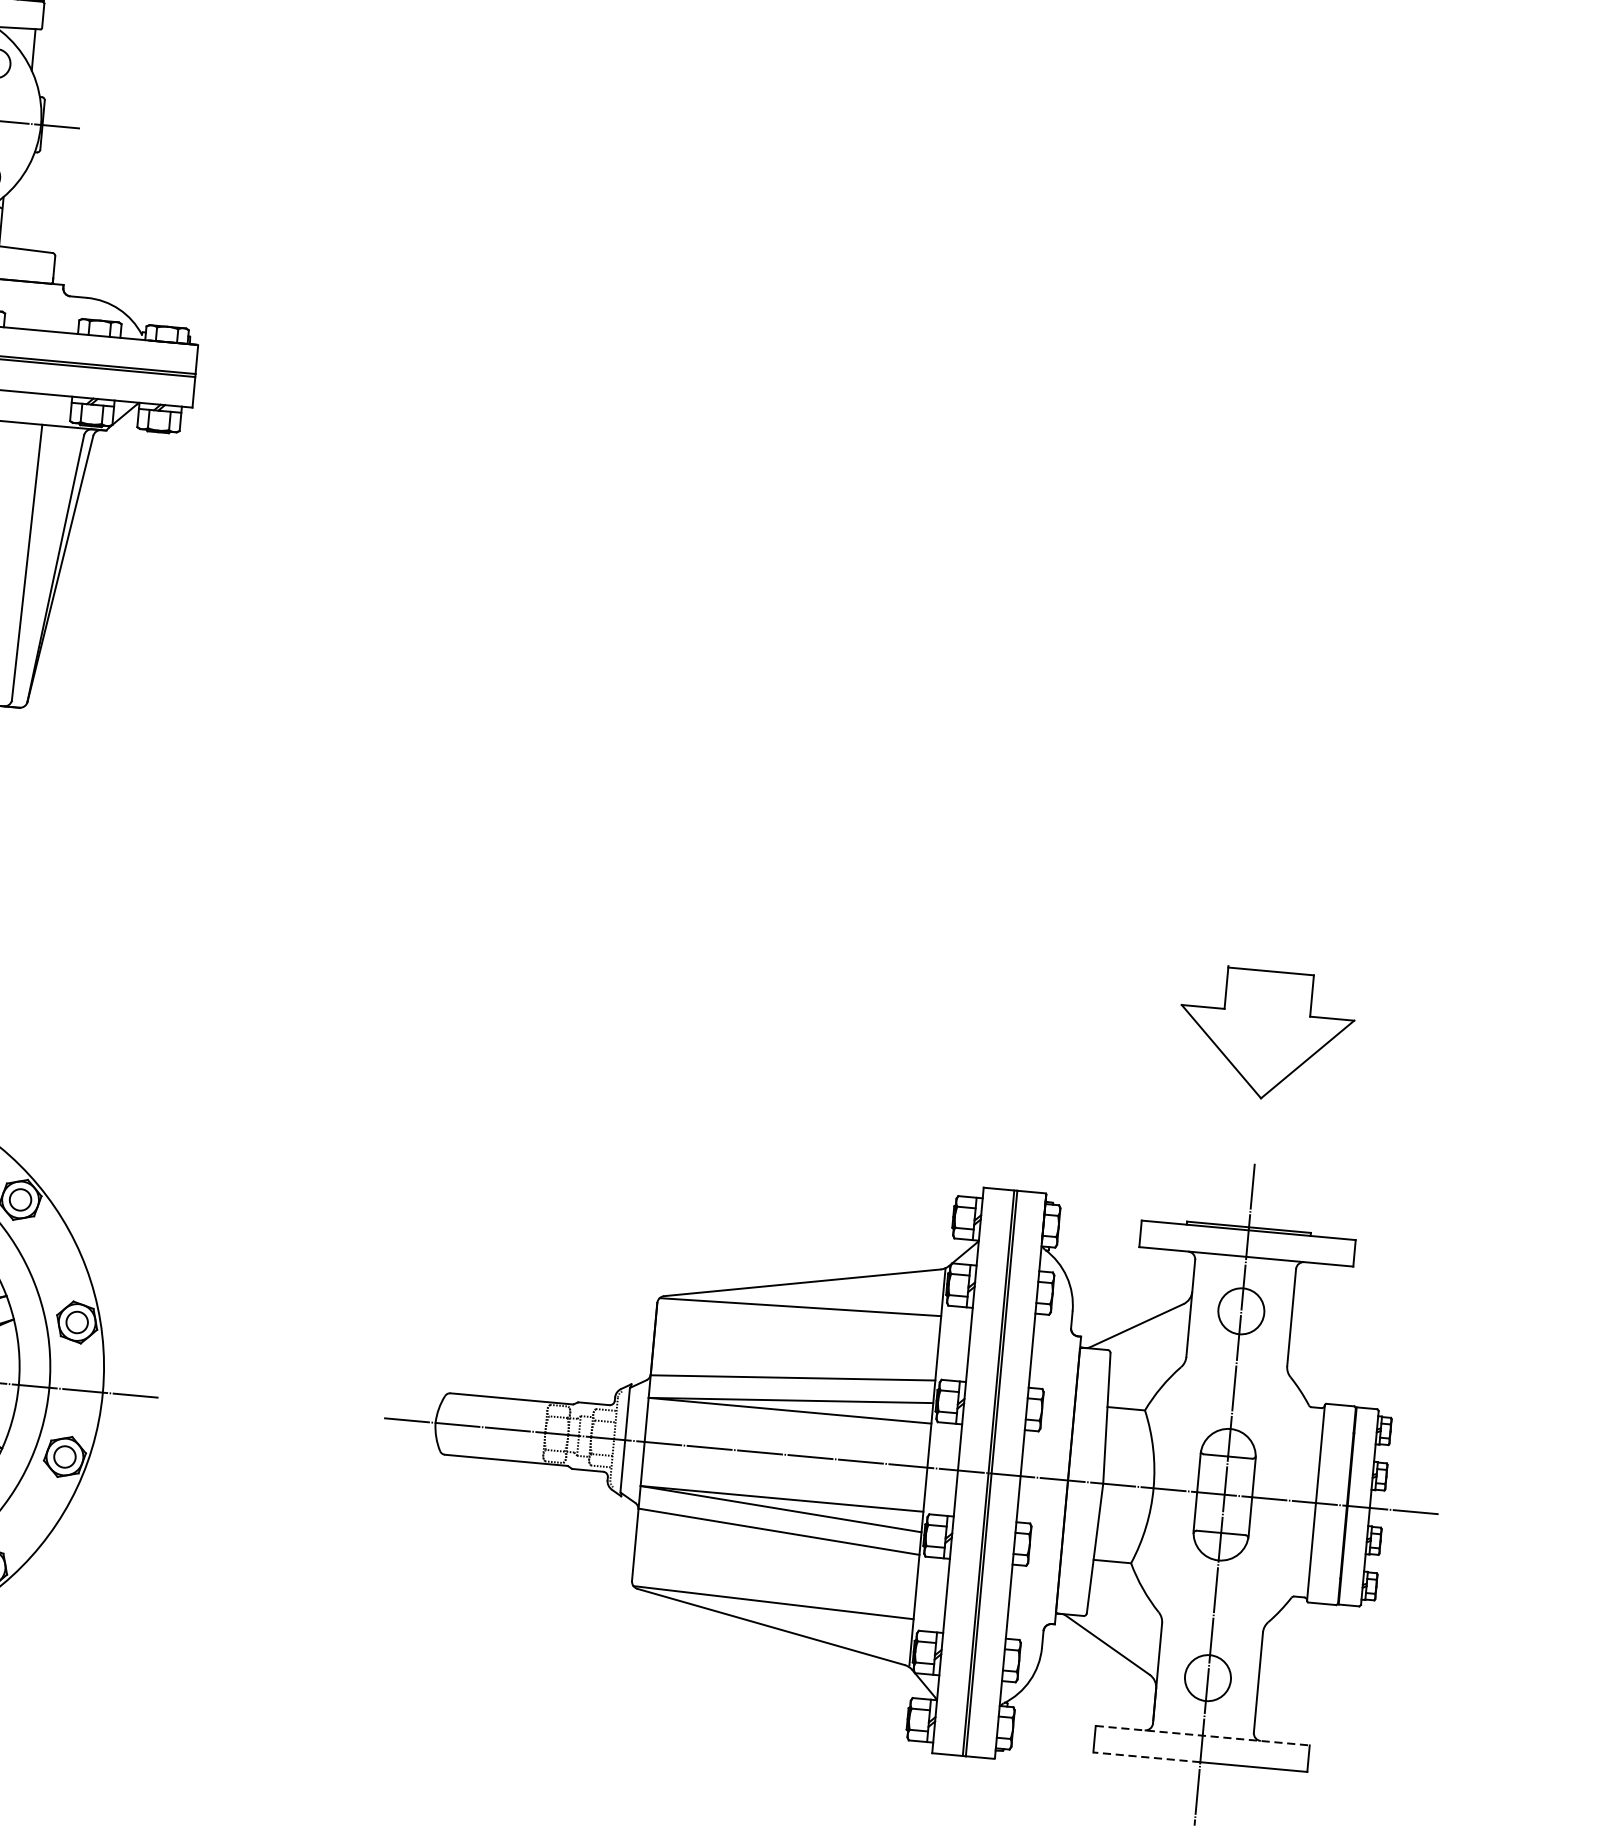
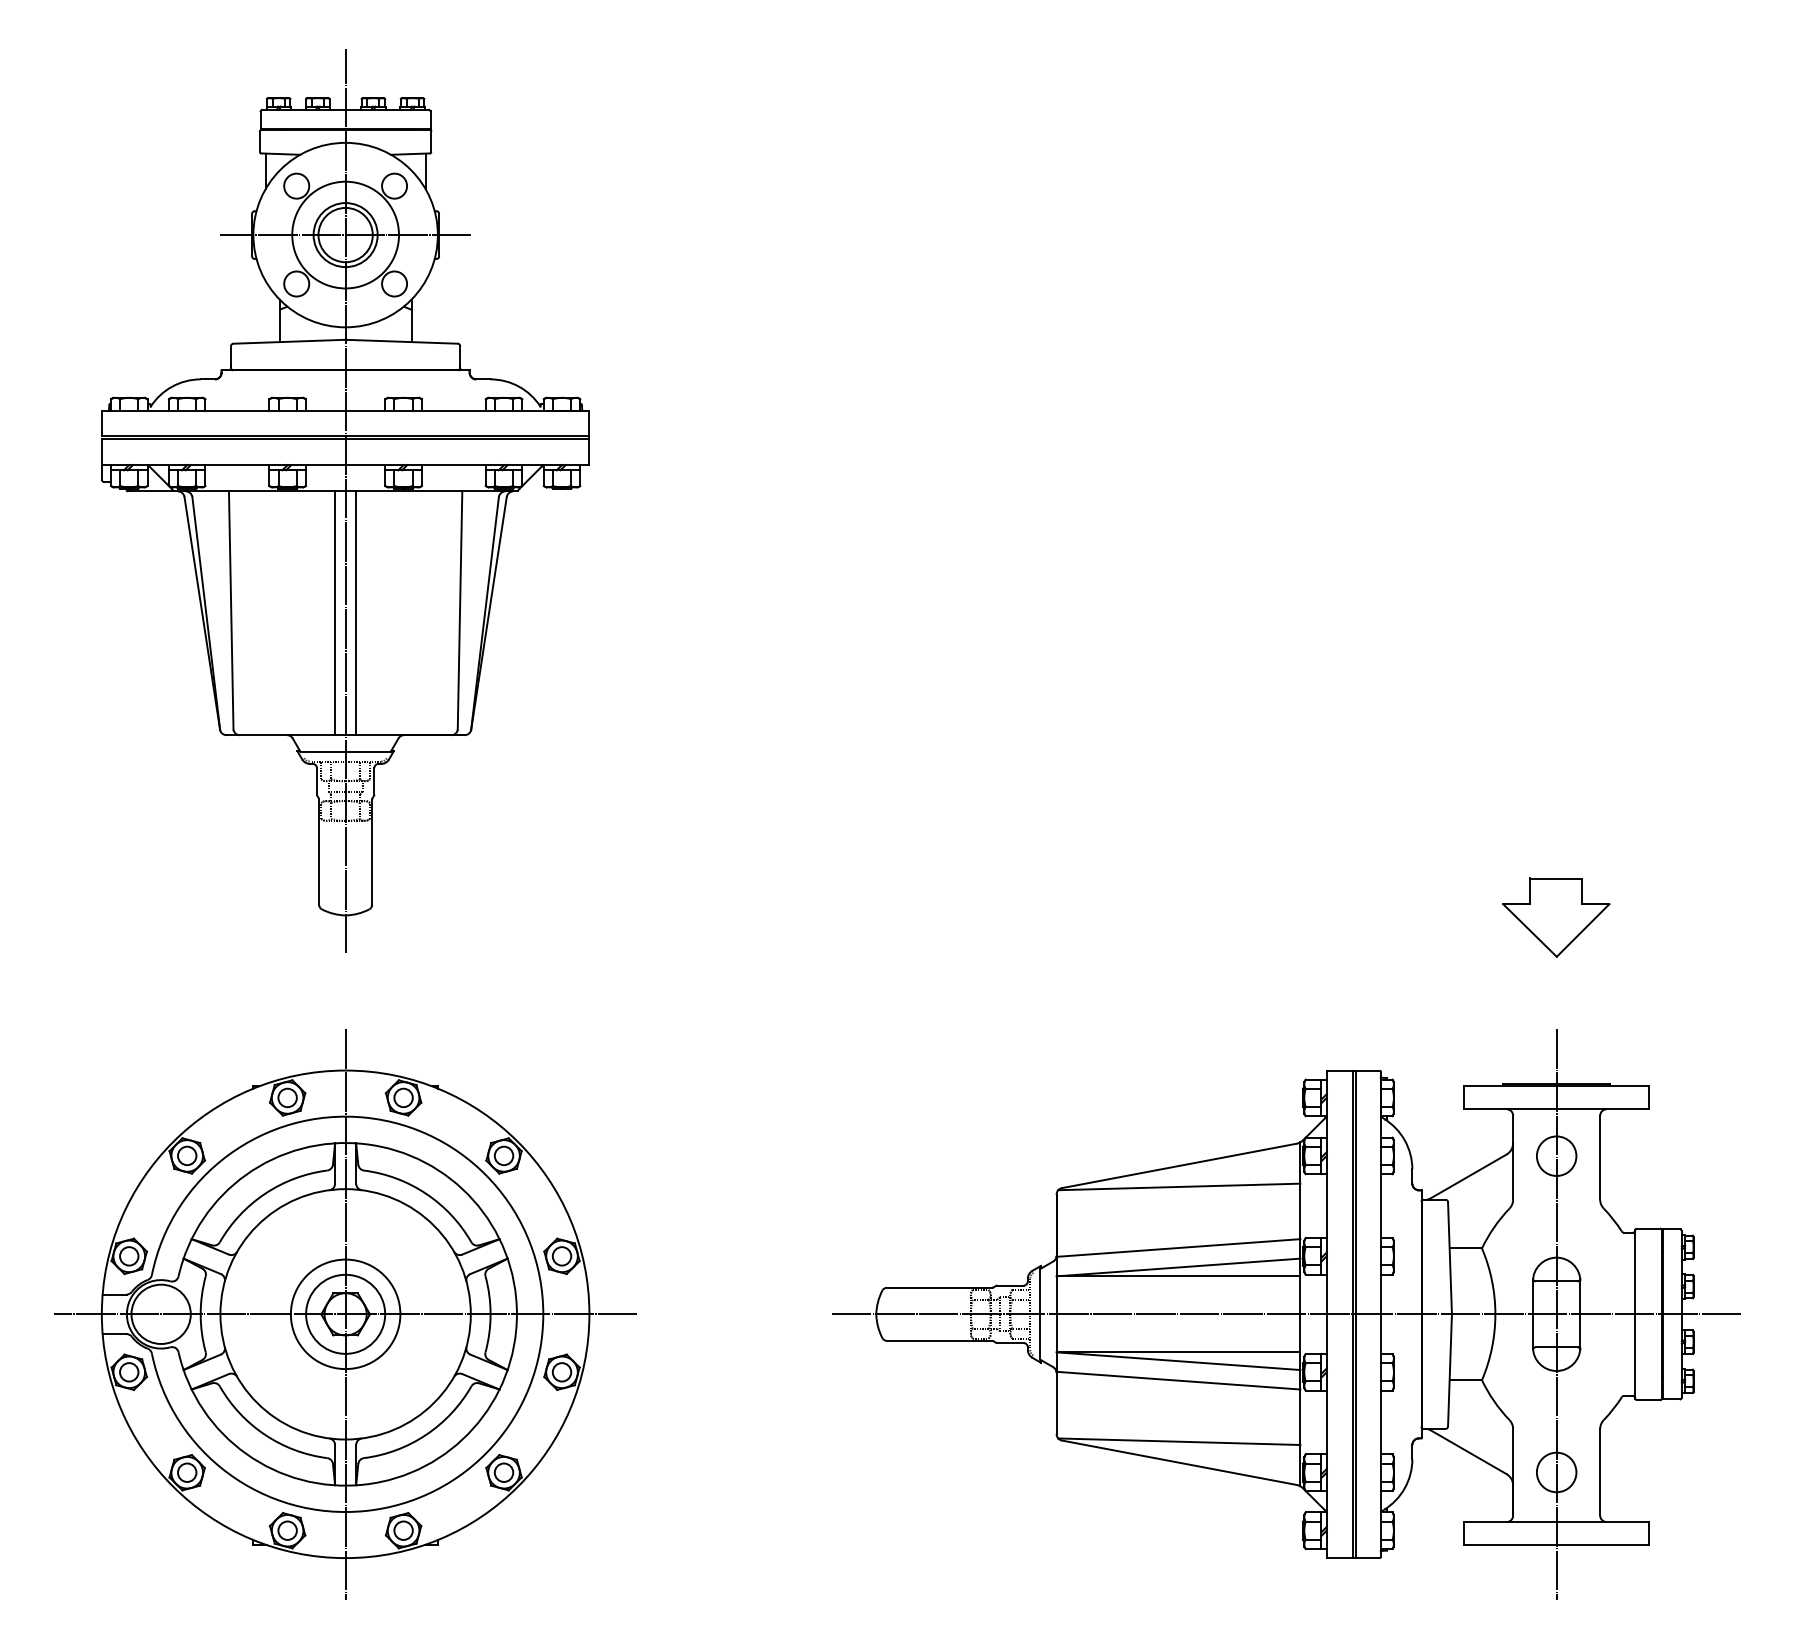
part: (1266, 1034) -> (1556, 917), size x0.71
line: (1203, 1736) -> (1557, 1522), dashed -> solid
line: (1146, 1756) -> (1510, 1544), dashed -> solid

